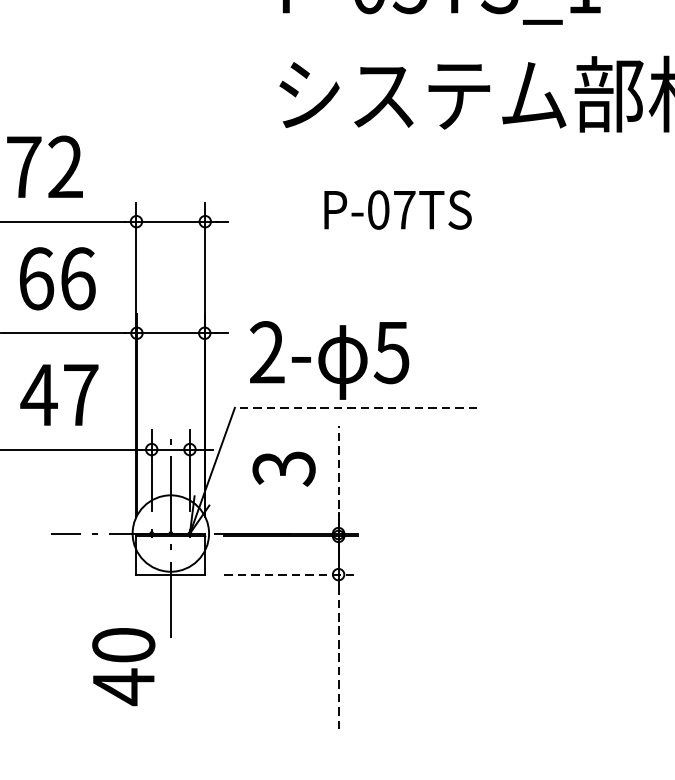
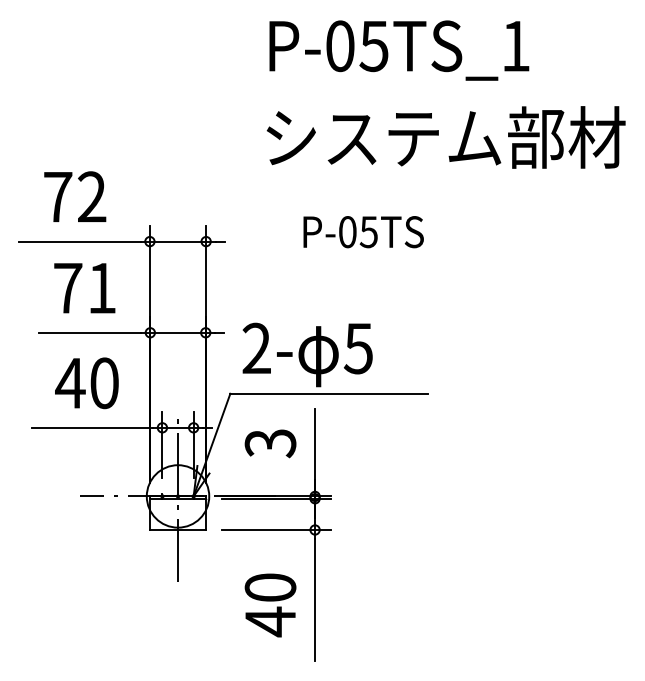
text: (403, 210) -> (368, 232), P-07TS -> P-05TS
text: (57, 279) -> (85, 288), 66 -> 71
text: (80, 395) -> (104, 383), 47 -> 40
line: (356, 407) -> (329, 393), dashed -> solid
line: (339, 473) -> (315, 447), dashed -> solid
line: (291, 575) -> (276, 530), dashed -> solid
line: (339, 659) -> (315, 599), dashed -> solid
text: (123, 667) -> (270, 605), moved

